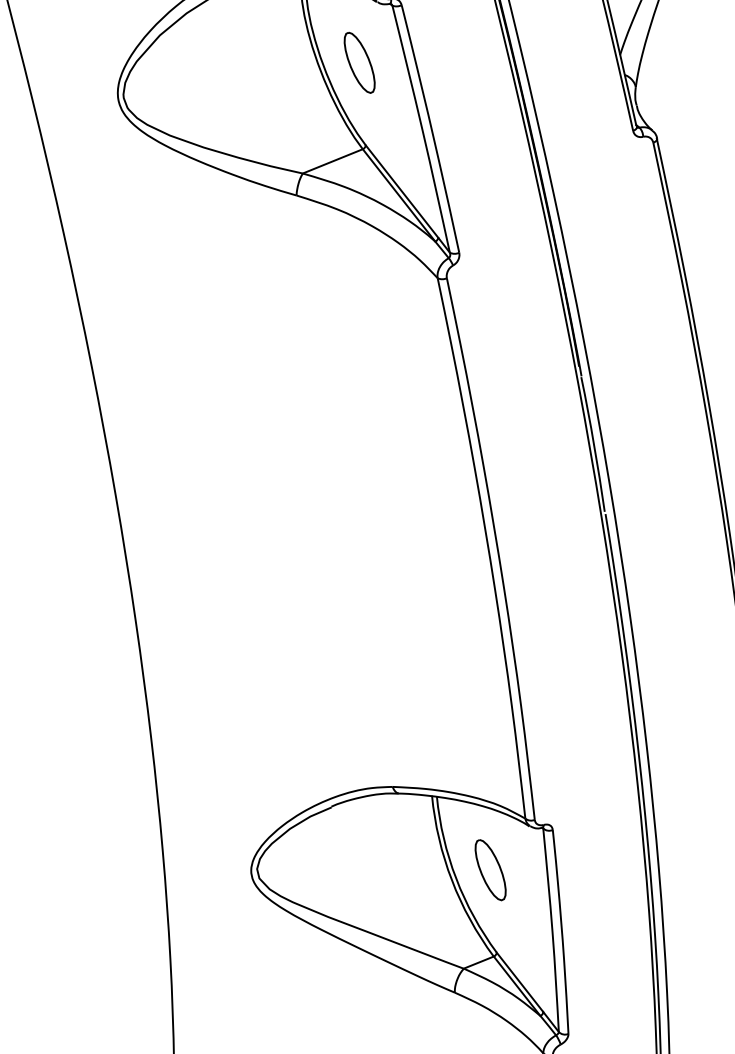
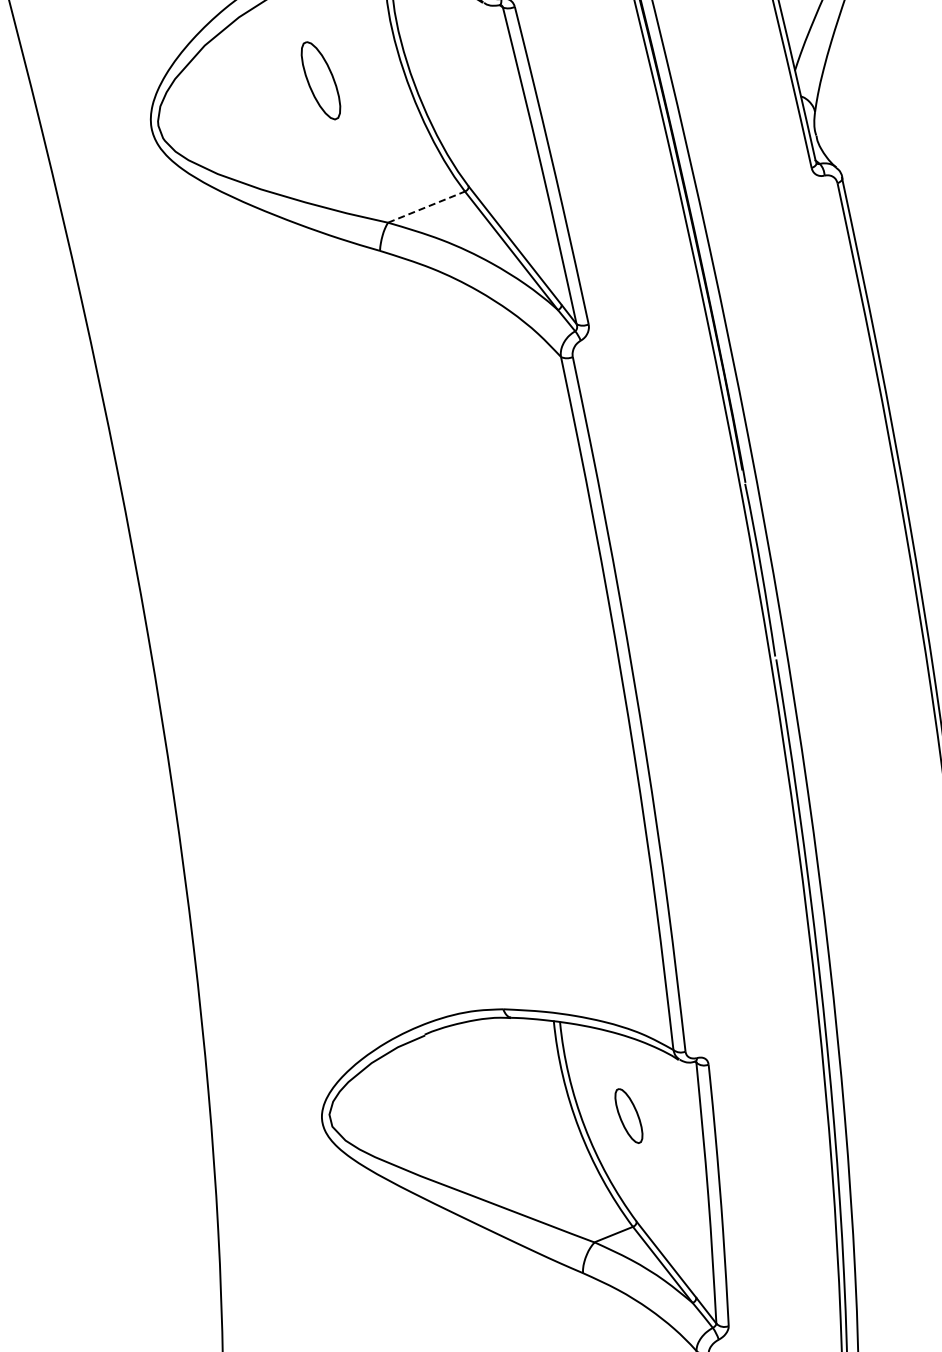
part: (359, 62) -> (320, 80), moved
line: (332, 161) -> (426, 207), solid -> dashed
part: (490, 869) -> (628, 1115), size x0.7

